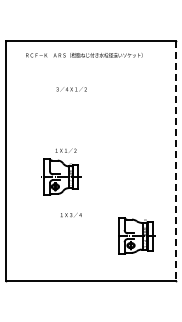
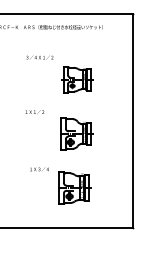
part: (113, 114) -> (77, 79), added
line: (176, 161) -> (133, 121), dashed -> solid
part: (61, 176) -> (76, 133), moved
part: (136, 235) -> (74, 187), moved

